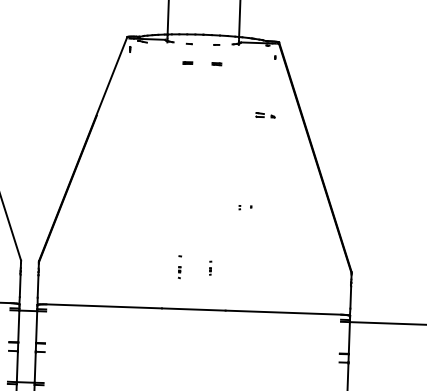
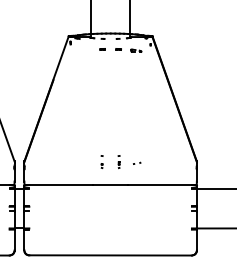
part: (265, 114) -> (136, 50), moved
part: (246, 206) -> (137, 162), moved
part: (209, 267) -> (118, 161), size x1.67

